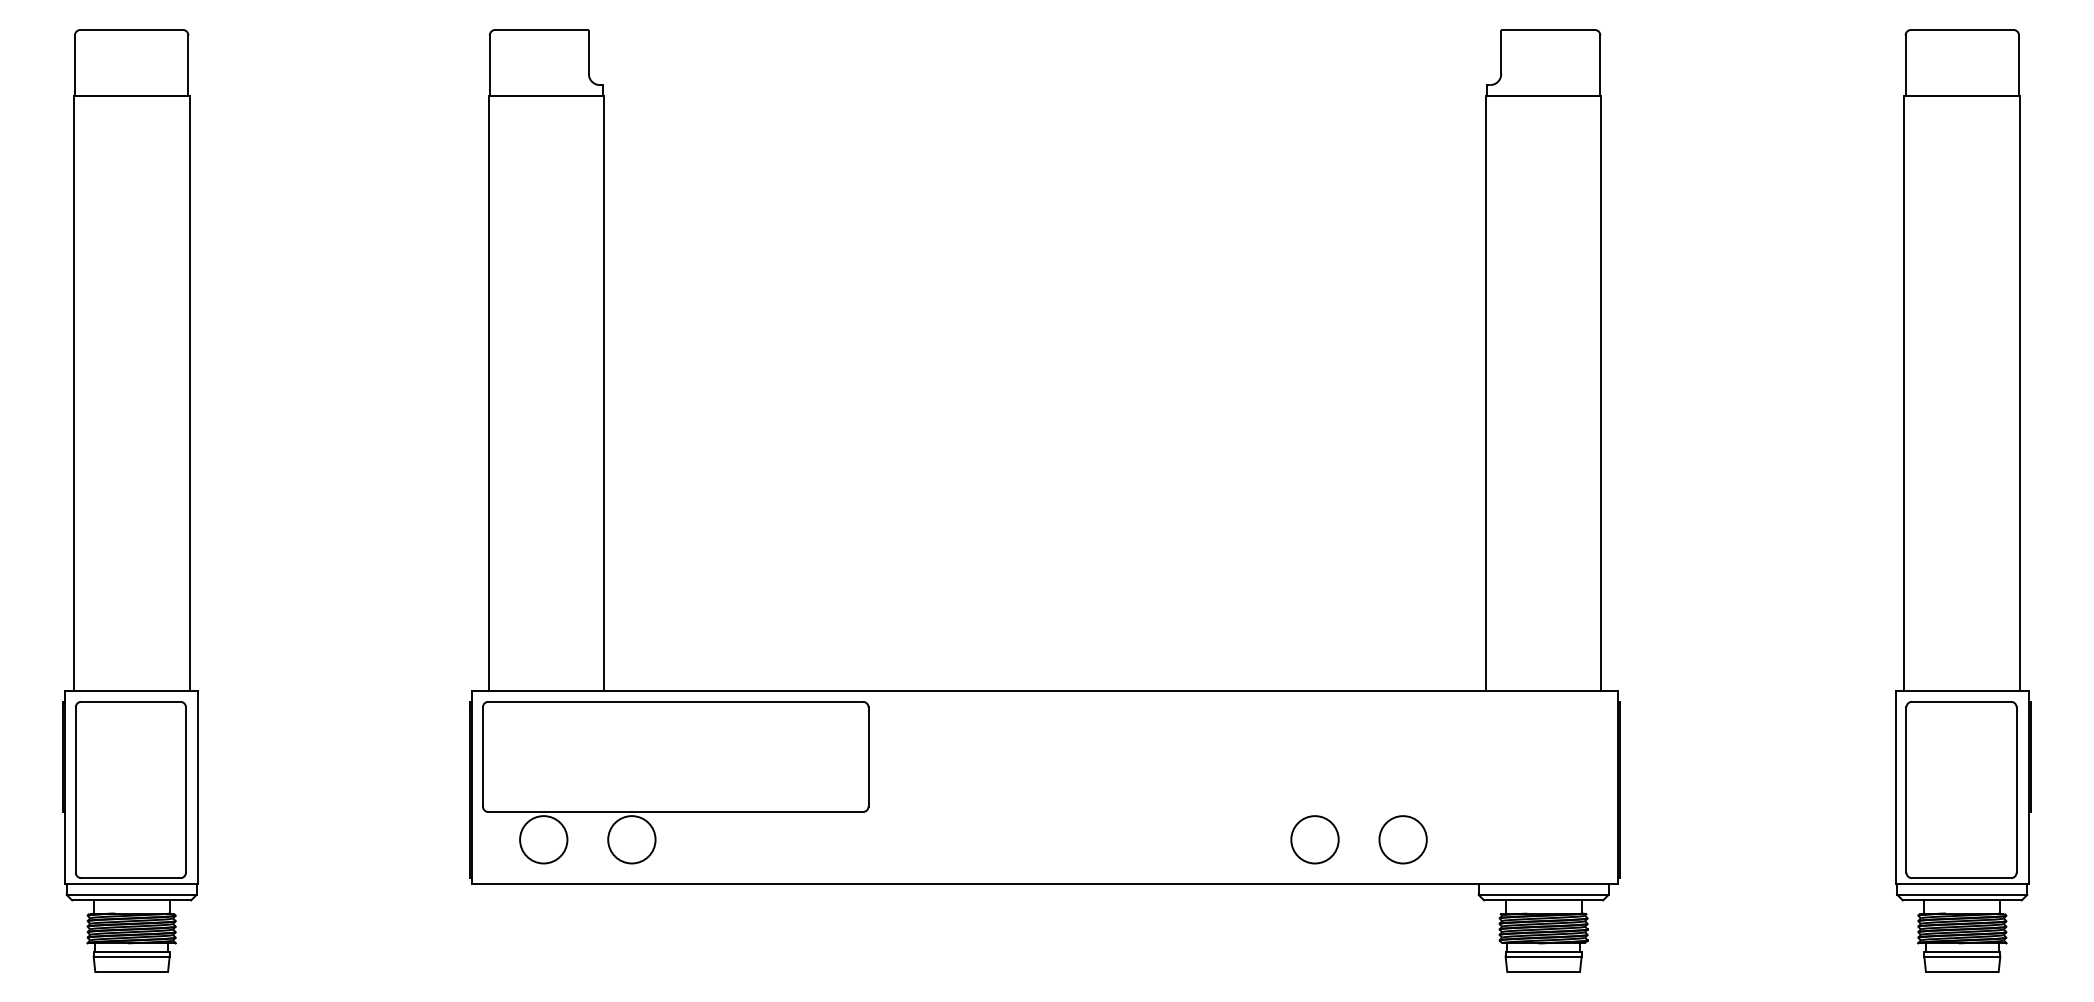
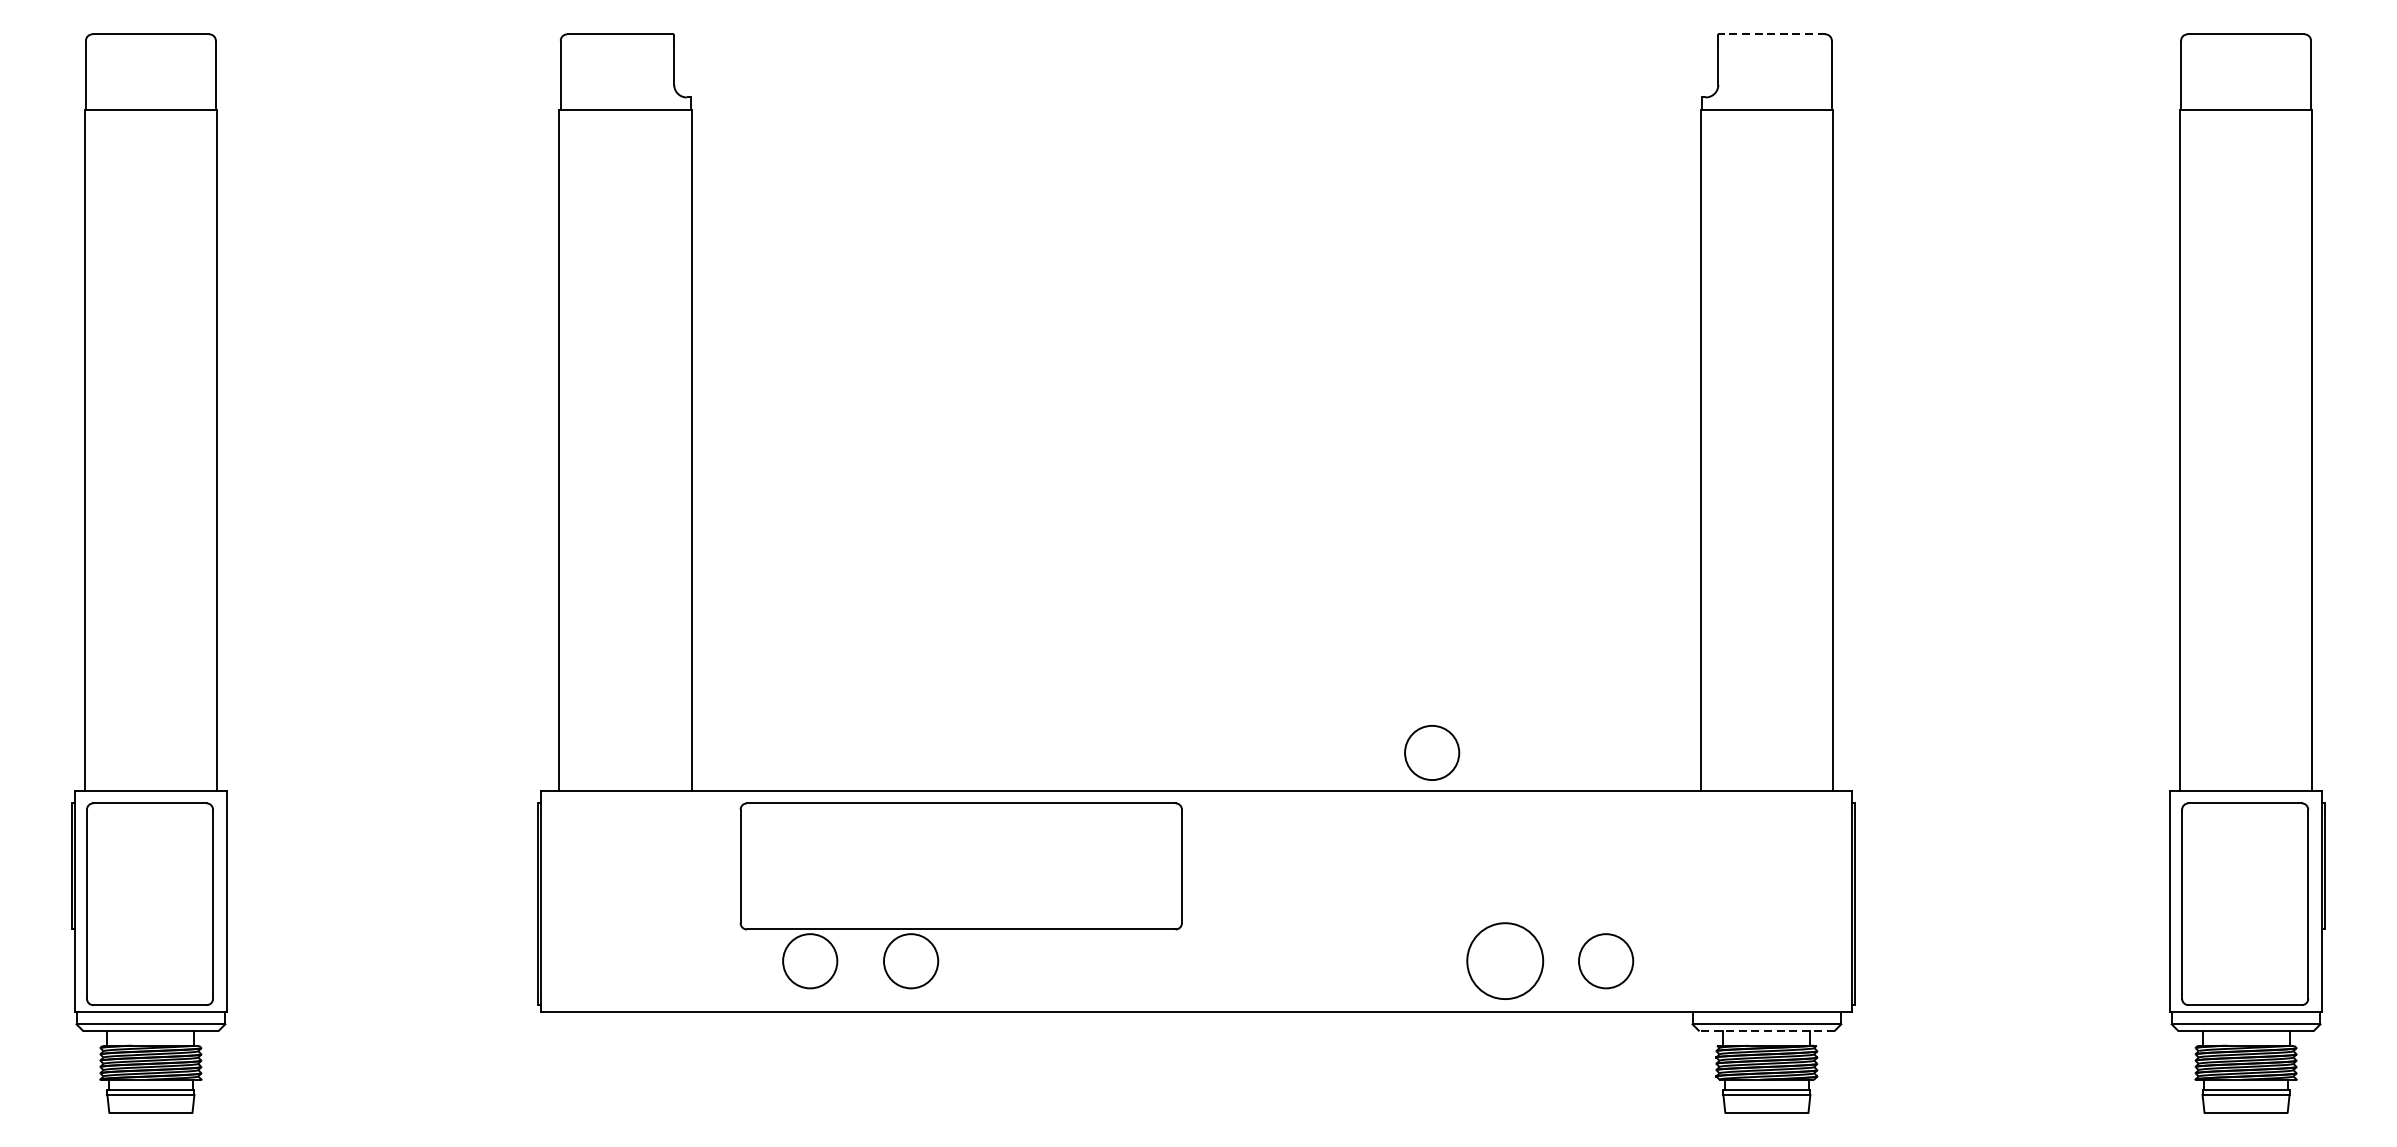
line: (1548, 29) -> (1772, 33), solid -> dashed
part: (1250, 657) -> (1431, 752), added
part: (675, 782) -> (961, 895), moved
part: (1314, 839) -> (1504, 960), size x1.4
line: (1543, 900) -> (1766, 1030), solid -> dashed

